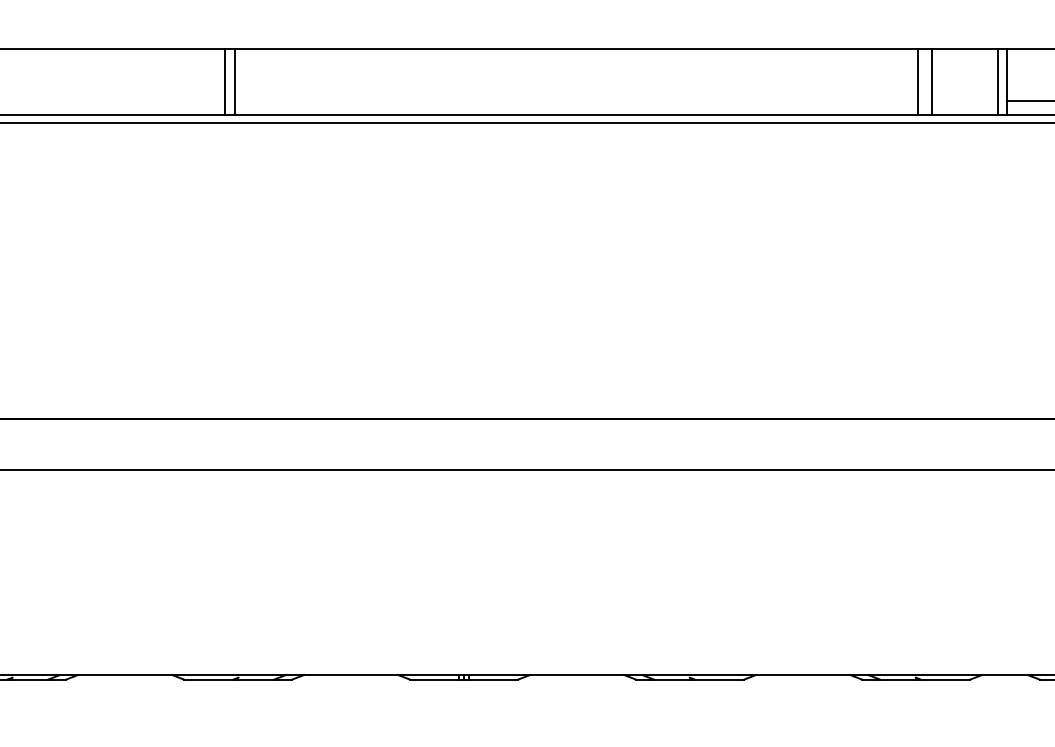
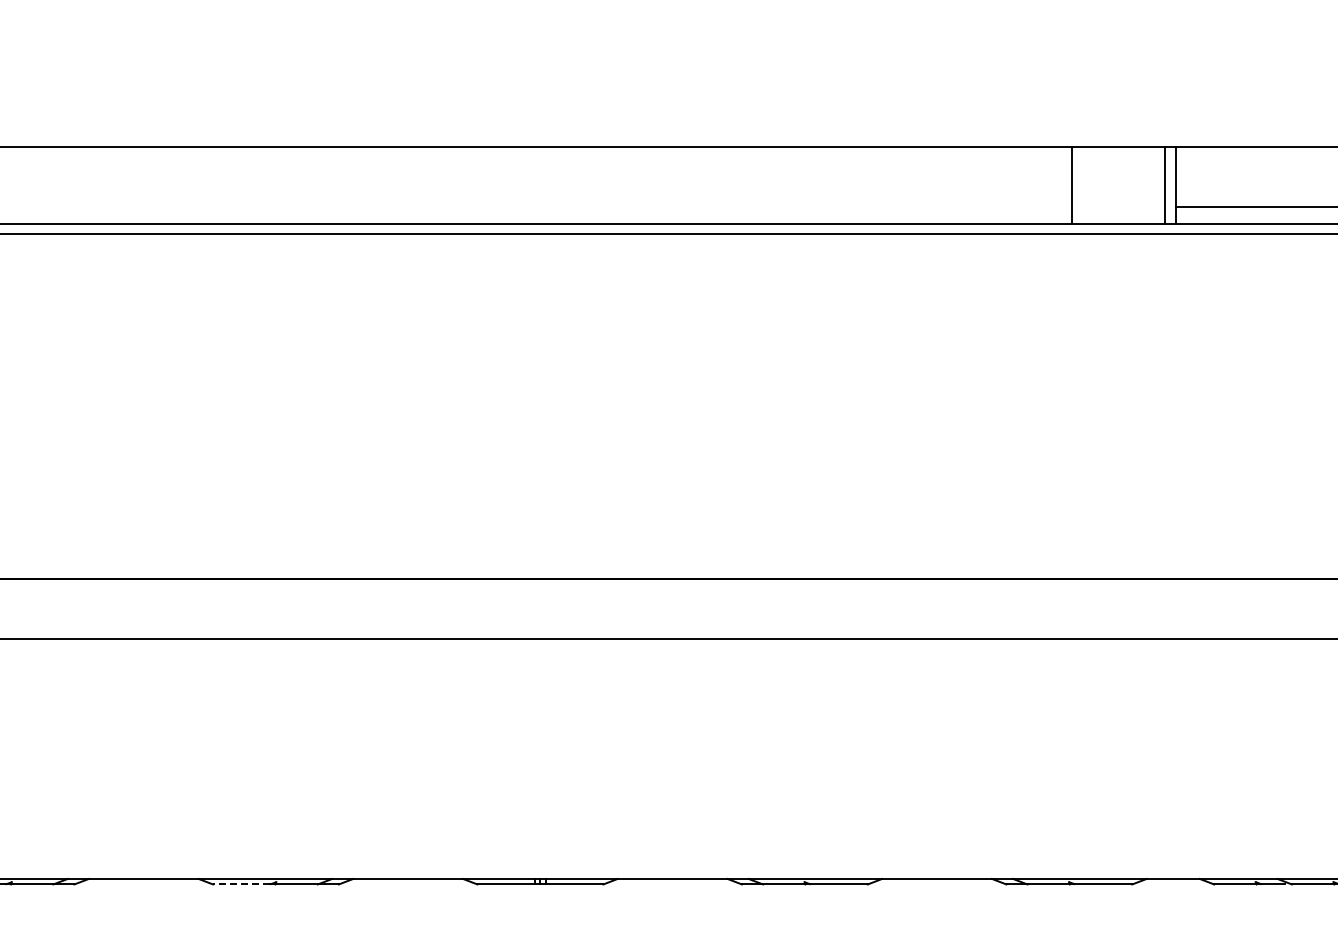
line: (225, 81) -> (261, 184), removed
line: (235, 81) -> (272, 184), removed
line: (932, 81) -> (1088, 184), removed
line: (208, 679) -> (241, 884), solid -> dashed

